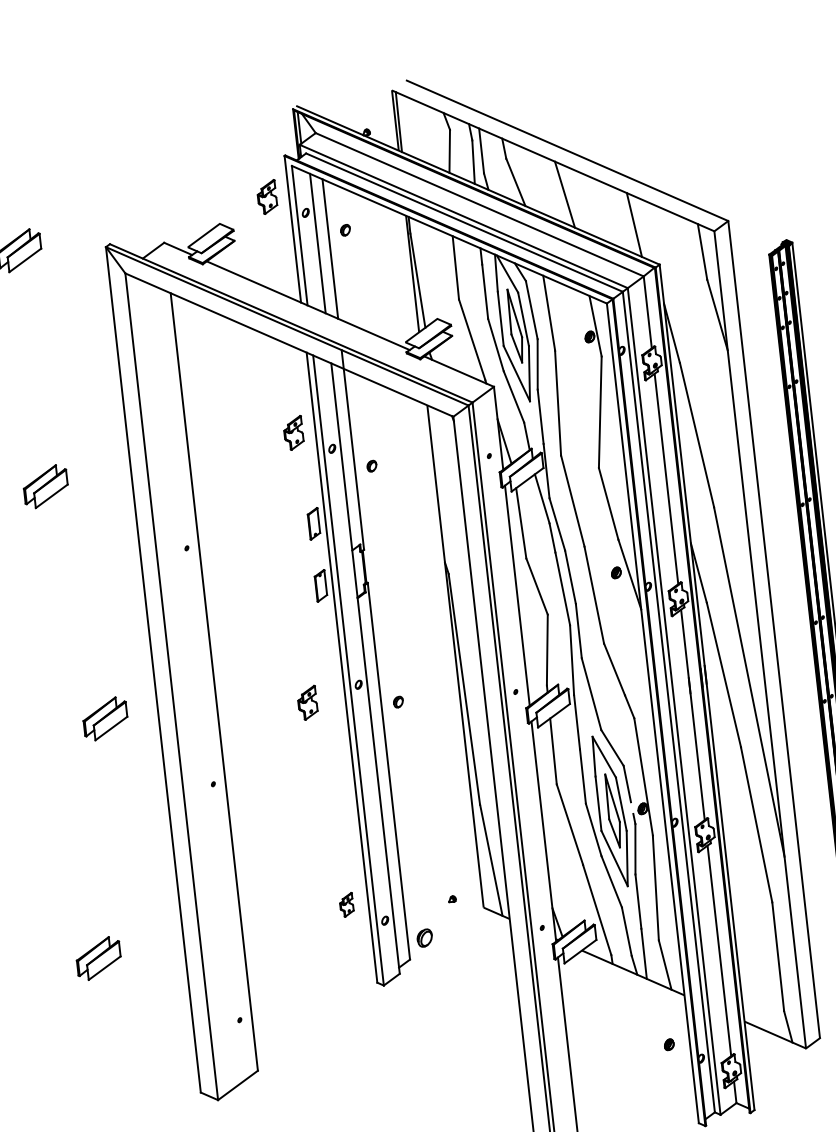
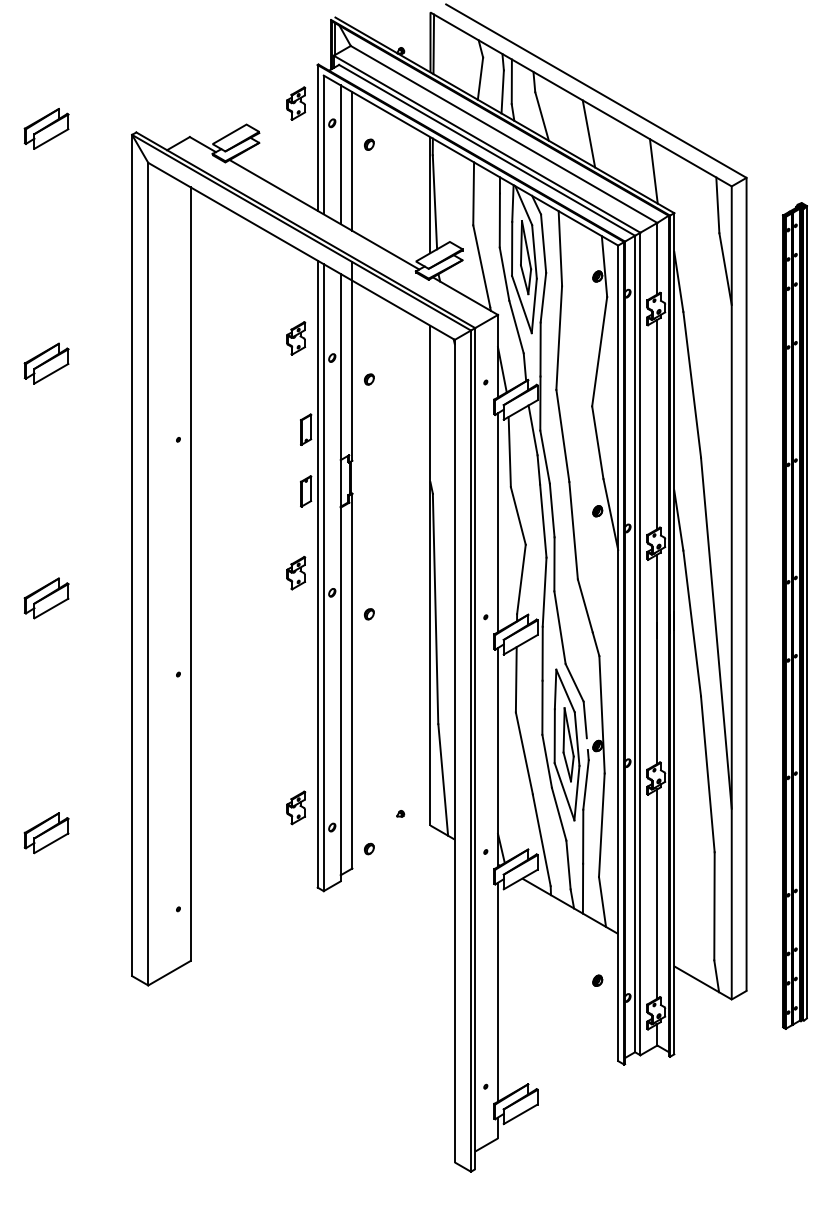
part: (308, 703) -> (296, 573), moved
part: (105, 718) -> (46, 598), moved
part: (346, 904) -> (296, 807), size x1.43
part: (424, 937) -> (369, 848), size x0.62

